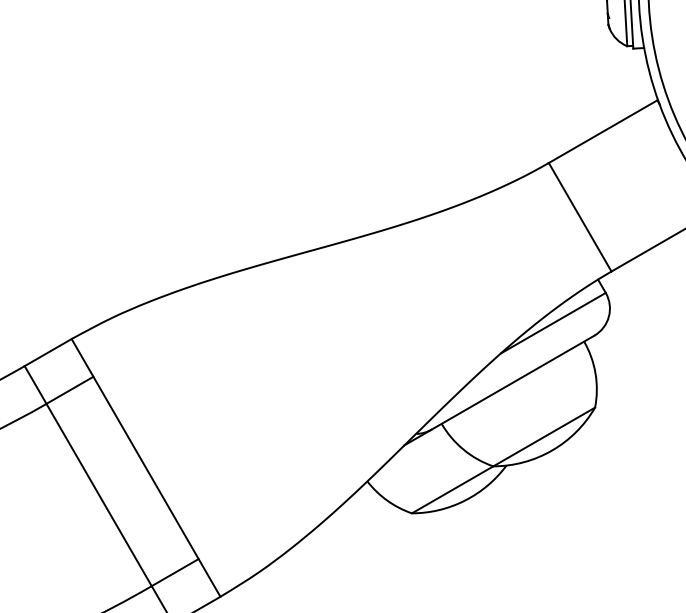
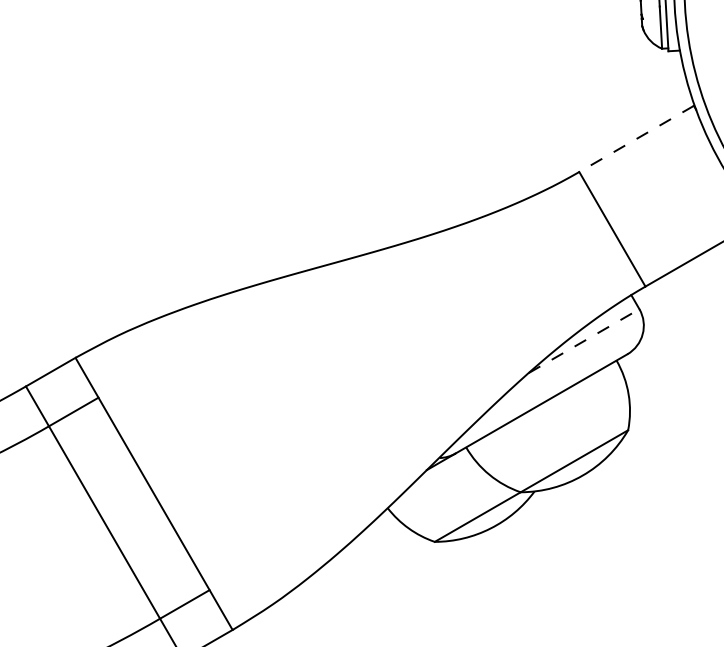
line: (603, 132) -> (636, 139), solid -> dashed
line: (553, 323) -> (584, 341), solid -> dashed

